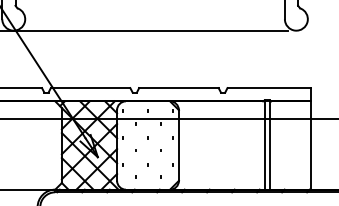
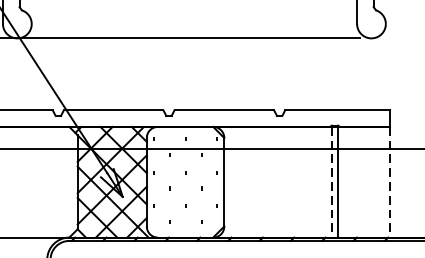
line: (264, 146) -> (331, 183), solid -> dashed
line: (311, 146) -> (390, 183), solid -> dashed

